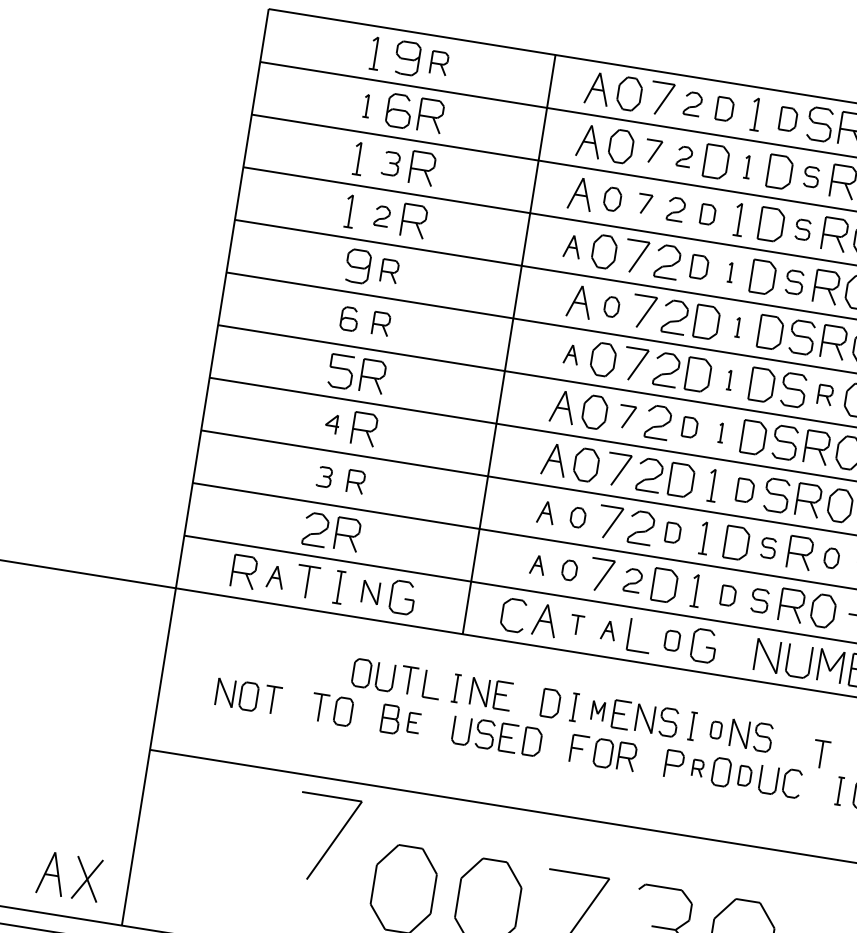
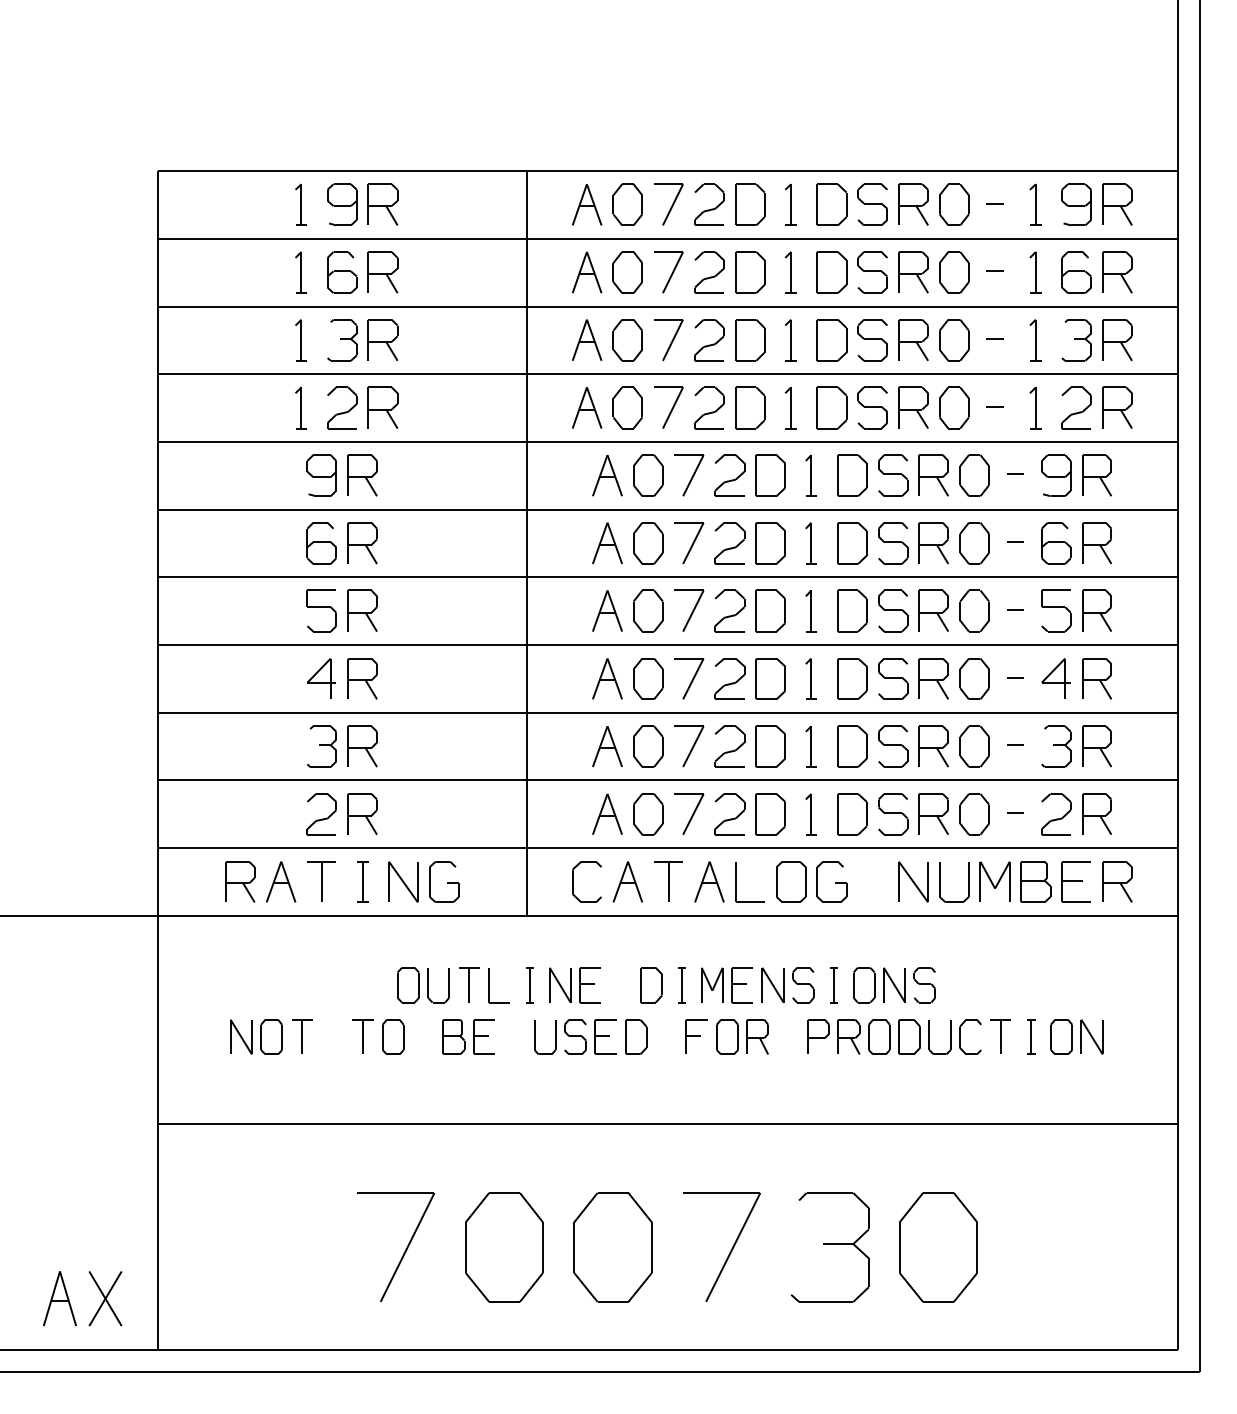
part: (438, 63) -> (382, 204), size x1.43
part: (693, 103) -> (709, 204), size x1.43
part: (366, 105) -> (300, 272), size x1.43
part: (724, 109) -> (750, 204), size x1.43
part: (787, 119) -> (831, 204), size x1.43
part: (652, 151) -> (668, 272), size x1.43
part: (684, 156) -> (709, 272), size x1.67
part: (390, 163) -> (342, 340), size x1.43
part: (747, 166) -> (790, 272), size x1.43
part: (811, 177) -> (872, 272), size x1.67
part: (612, 199) -> (627, 340), size x1.43
part: (644, 203) -> (668, 339), size x1.67
part: (676, 209) -> (709, 340), size x1.43
part: (708, 214) -> (750, 340), size x1.67
part: (382, 216) -> (342, 407), size x1.67
part: (802, 229) -> (872, 340), size x1.67
part: (573, 246) -> (587, 407), size x1.43
part: (699, 266) -> (750, 407), size x1.43
part: (389, 271) -> (362, 475), size x1.43
part: (730, 272) -> (790, 408), size x1.67
part: (794, 282) -> (872, 407), size x1.43
part: (611, 306) -> (648, 475), size x1.67
part: (349, 319) -> (321, 543), size x1.43
part: (381, 324) -> (362, 543), size x1.43
part: (737, 327) -> (810, 475), size x1.67
part: (571, 354) -> (607, 543), size x1.67
part: (729, 380) -> (810, 543), size x1.67
part: (825, 395) -> (933, 543), size x1.67
part: (627, 417) -> (689, 610), size x1.43
part: (332, 424) -> (321, 678), size x1.67
part: (689, 427) -> (770, 610), size x1.67
part: (720, 432) -> (810, 611), size x1.67
part: (324, 476) -> (321, 746), size x1.67
part: (355, 482) -> (362, 746), size x1.43
part: (745, 490) -> (852, 678), size x1.43
part: (546, 512) -> (607, 746), size x1.43
part: (578, 517) -> (648, 746), size x1.67
part: (673, 532) -> (770, 746), size x1.67
part: (768, 548) -> (893, 746), size x1.67
part: (831, 558) -> (974, 746), size x1.67
part: (537, 564) -> (607, 813), size x1.67
part: (569, 570) -> (648, 814), size x1.67
part: (276, 576) -> (281, 881), size x1.43
part: (632, 580) -> (729, 814), size x1.43
part: (370, 592) -> (403, 881), size x1.43
part: (728, 595) -> (852, 814), size x1.67
part: (760, 601) -> (893, 814), size x1.43
part: (576, 625) -> (668, 881), size x1.67
part: (608, 630) -> (709, 881), size x1.67
part: (672, 640) -> (791, 881), size x1.67
part: (598, 710) -> (712, 984), size x1.43
part: (413, 722) -> (483, 1036), size x1.43
part: (716, 730) -> (864, 985), size x1.67
part: (820, 754) -> (1000, 1036), moved
part: (697, 767) -> (848, 1036), size x1.67
part: (744, 775) -> (909, 1036), size x1.43
part: (331, 843) -> (404, 1251), moved

